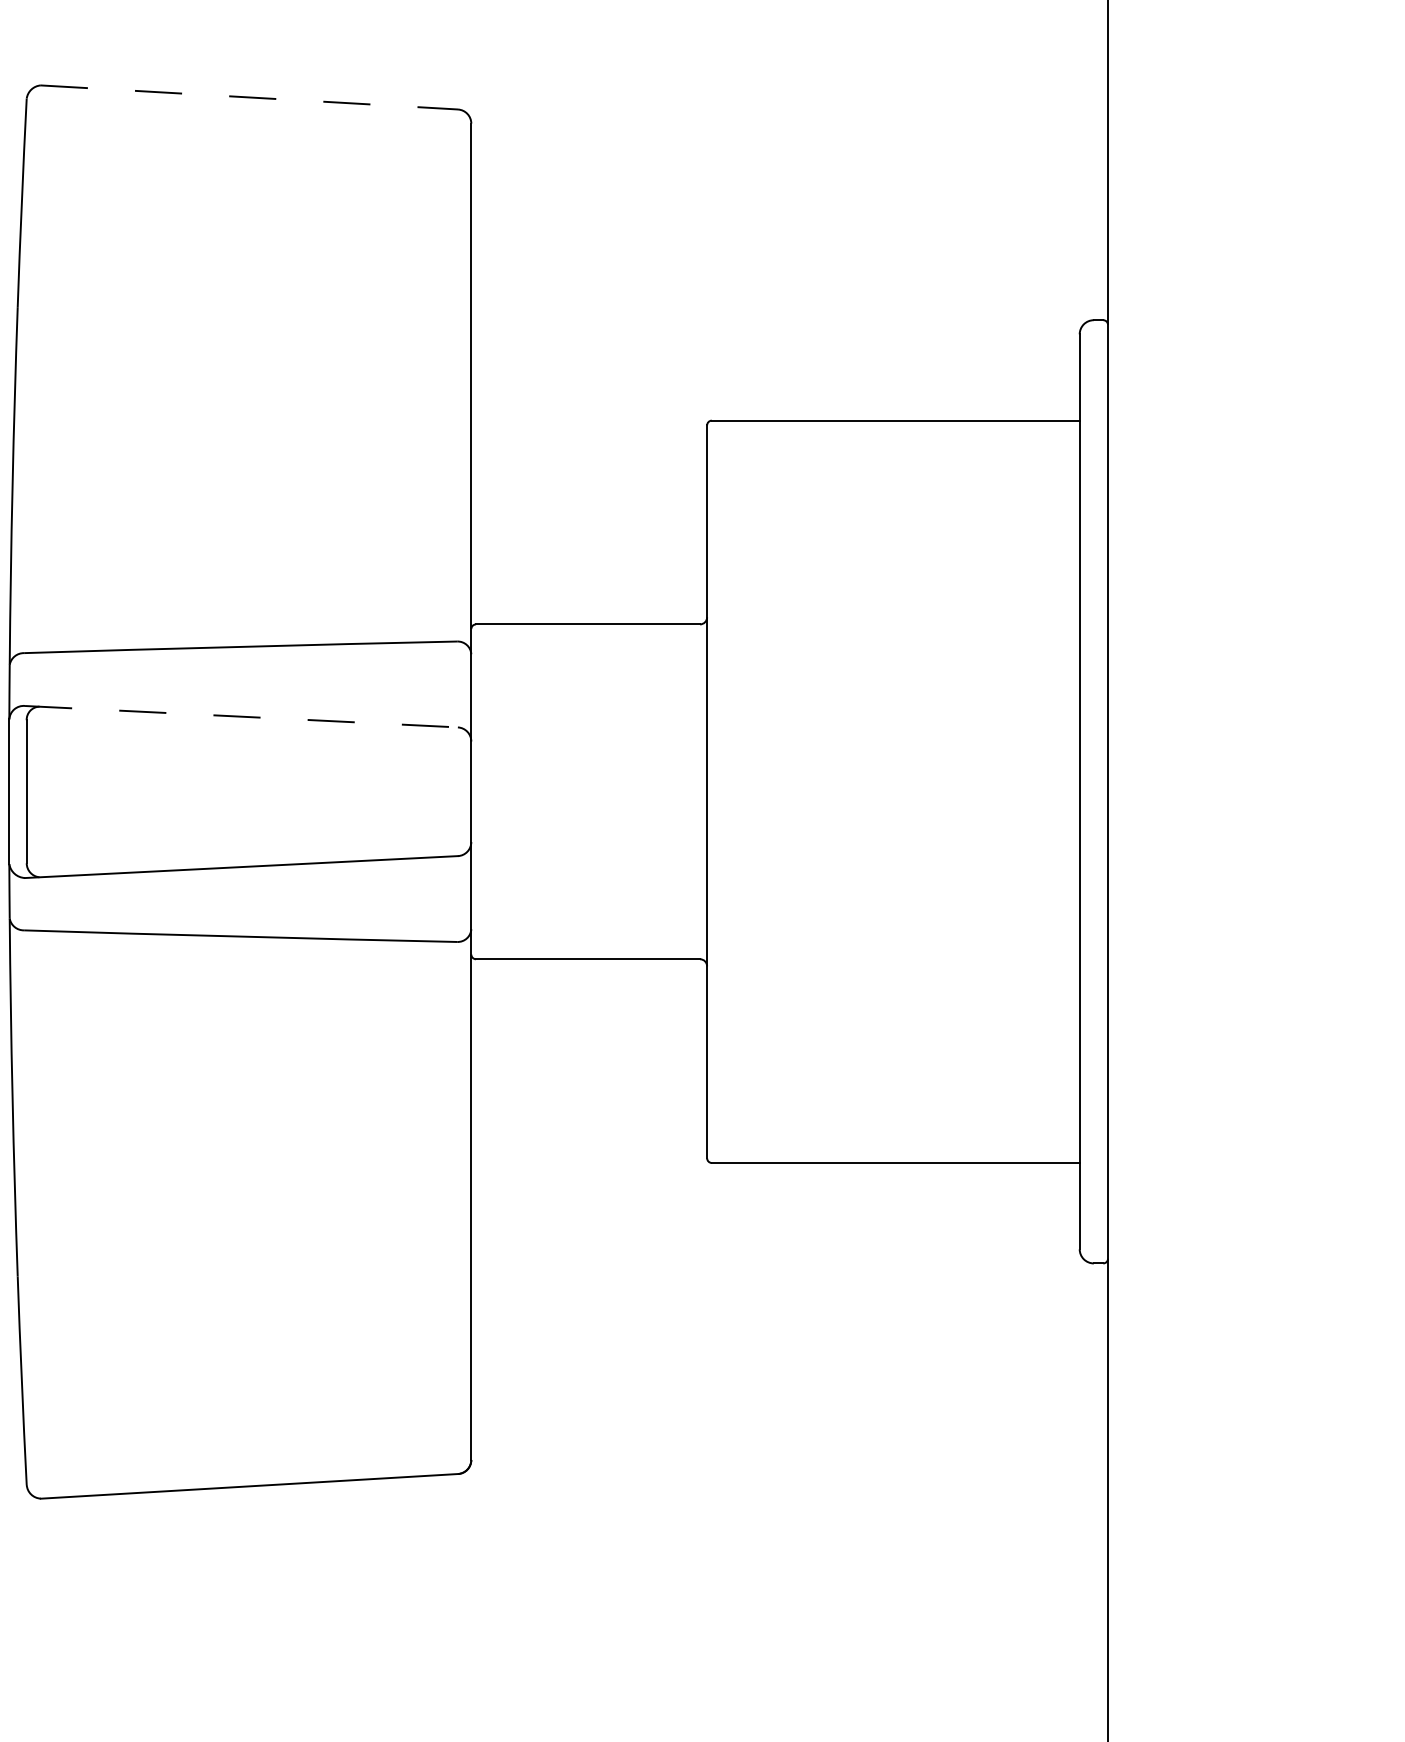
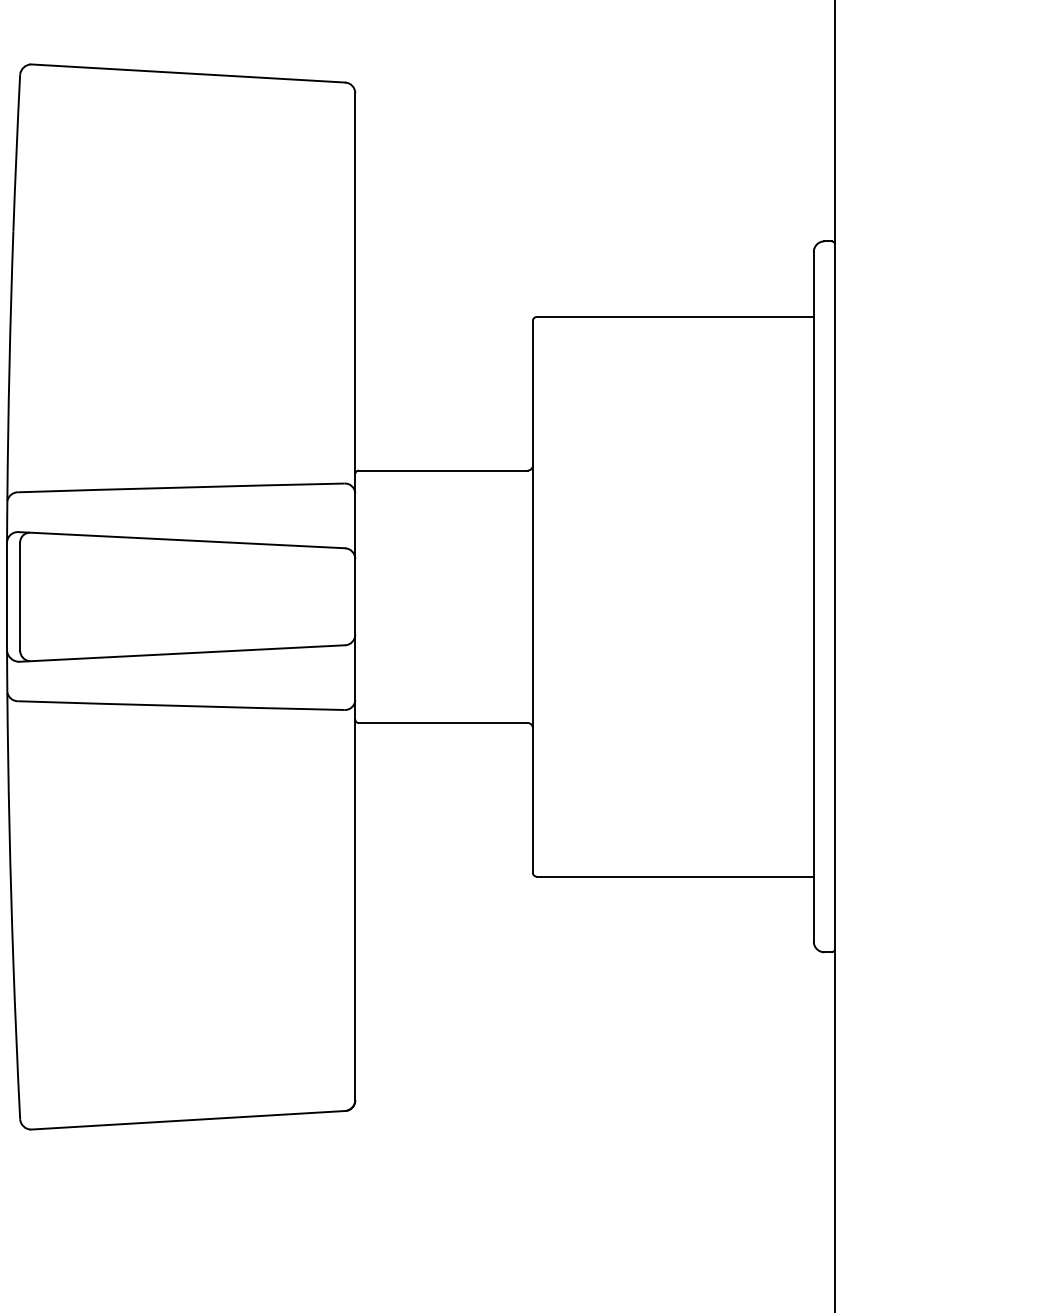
line: (250, 97) -> (188, 73), dashed -> solid
line: (242, 717) -> (182, 540), dashed -> solid

